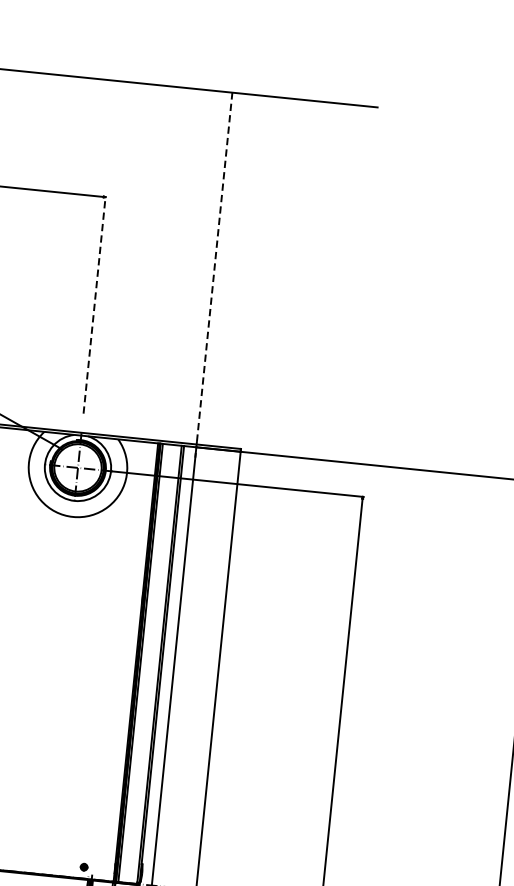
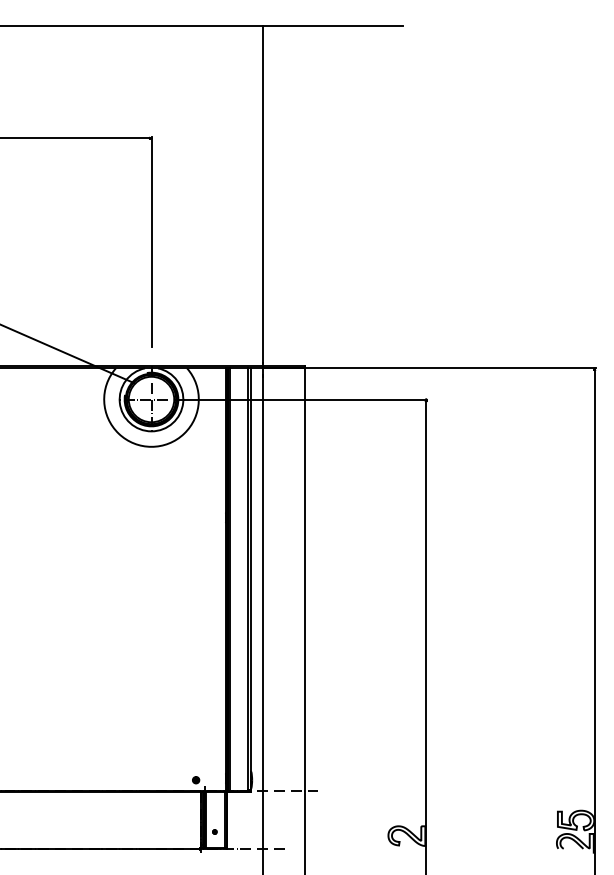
line: (214, 267) -> (262, 194), dashed -> solid
line: (94, 305) -> (151, 242), dashed -> solid

